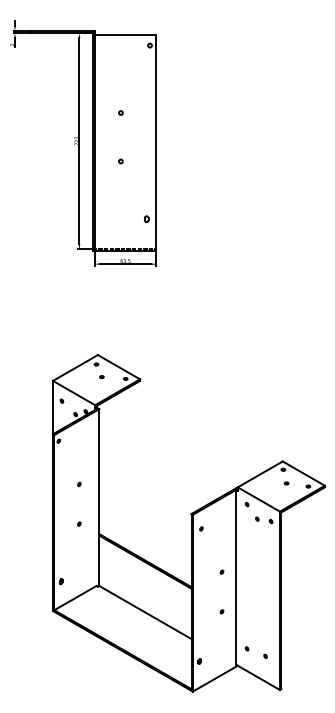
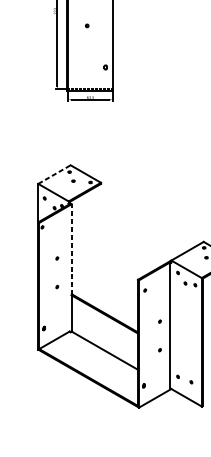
line: (75, 367) -> (54, 174), solid -> dashed
line: (99, 471) -> (71, 249), solid -> dashed

